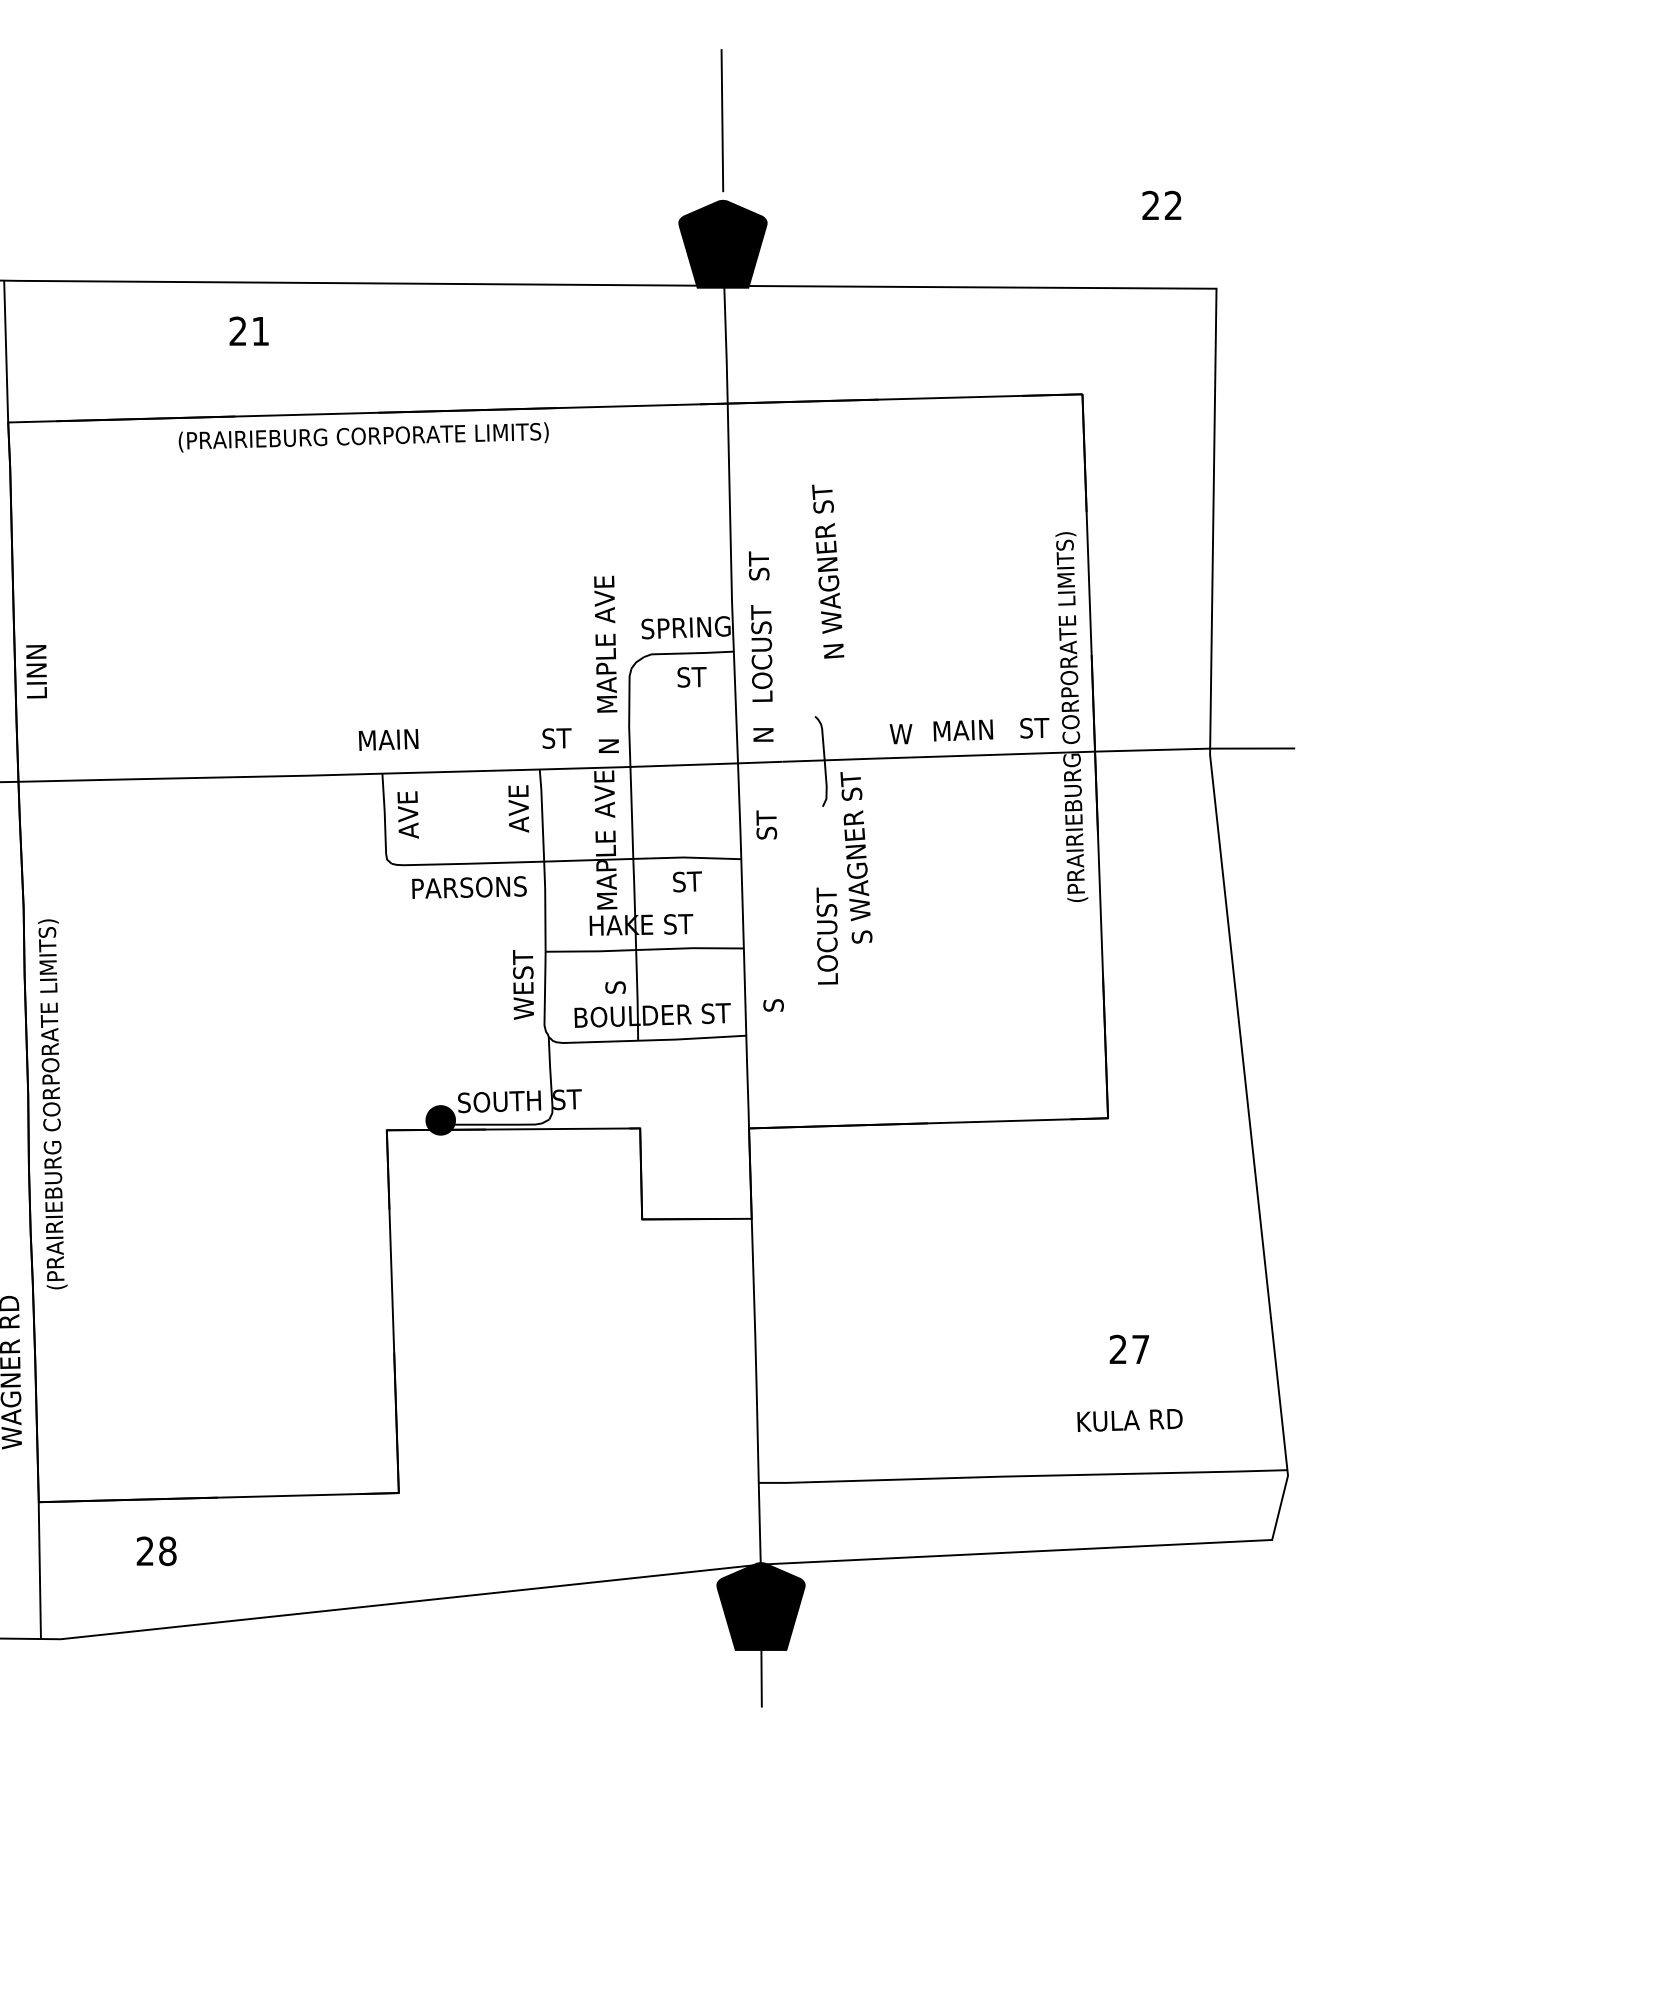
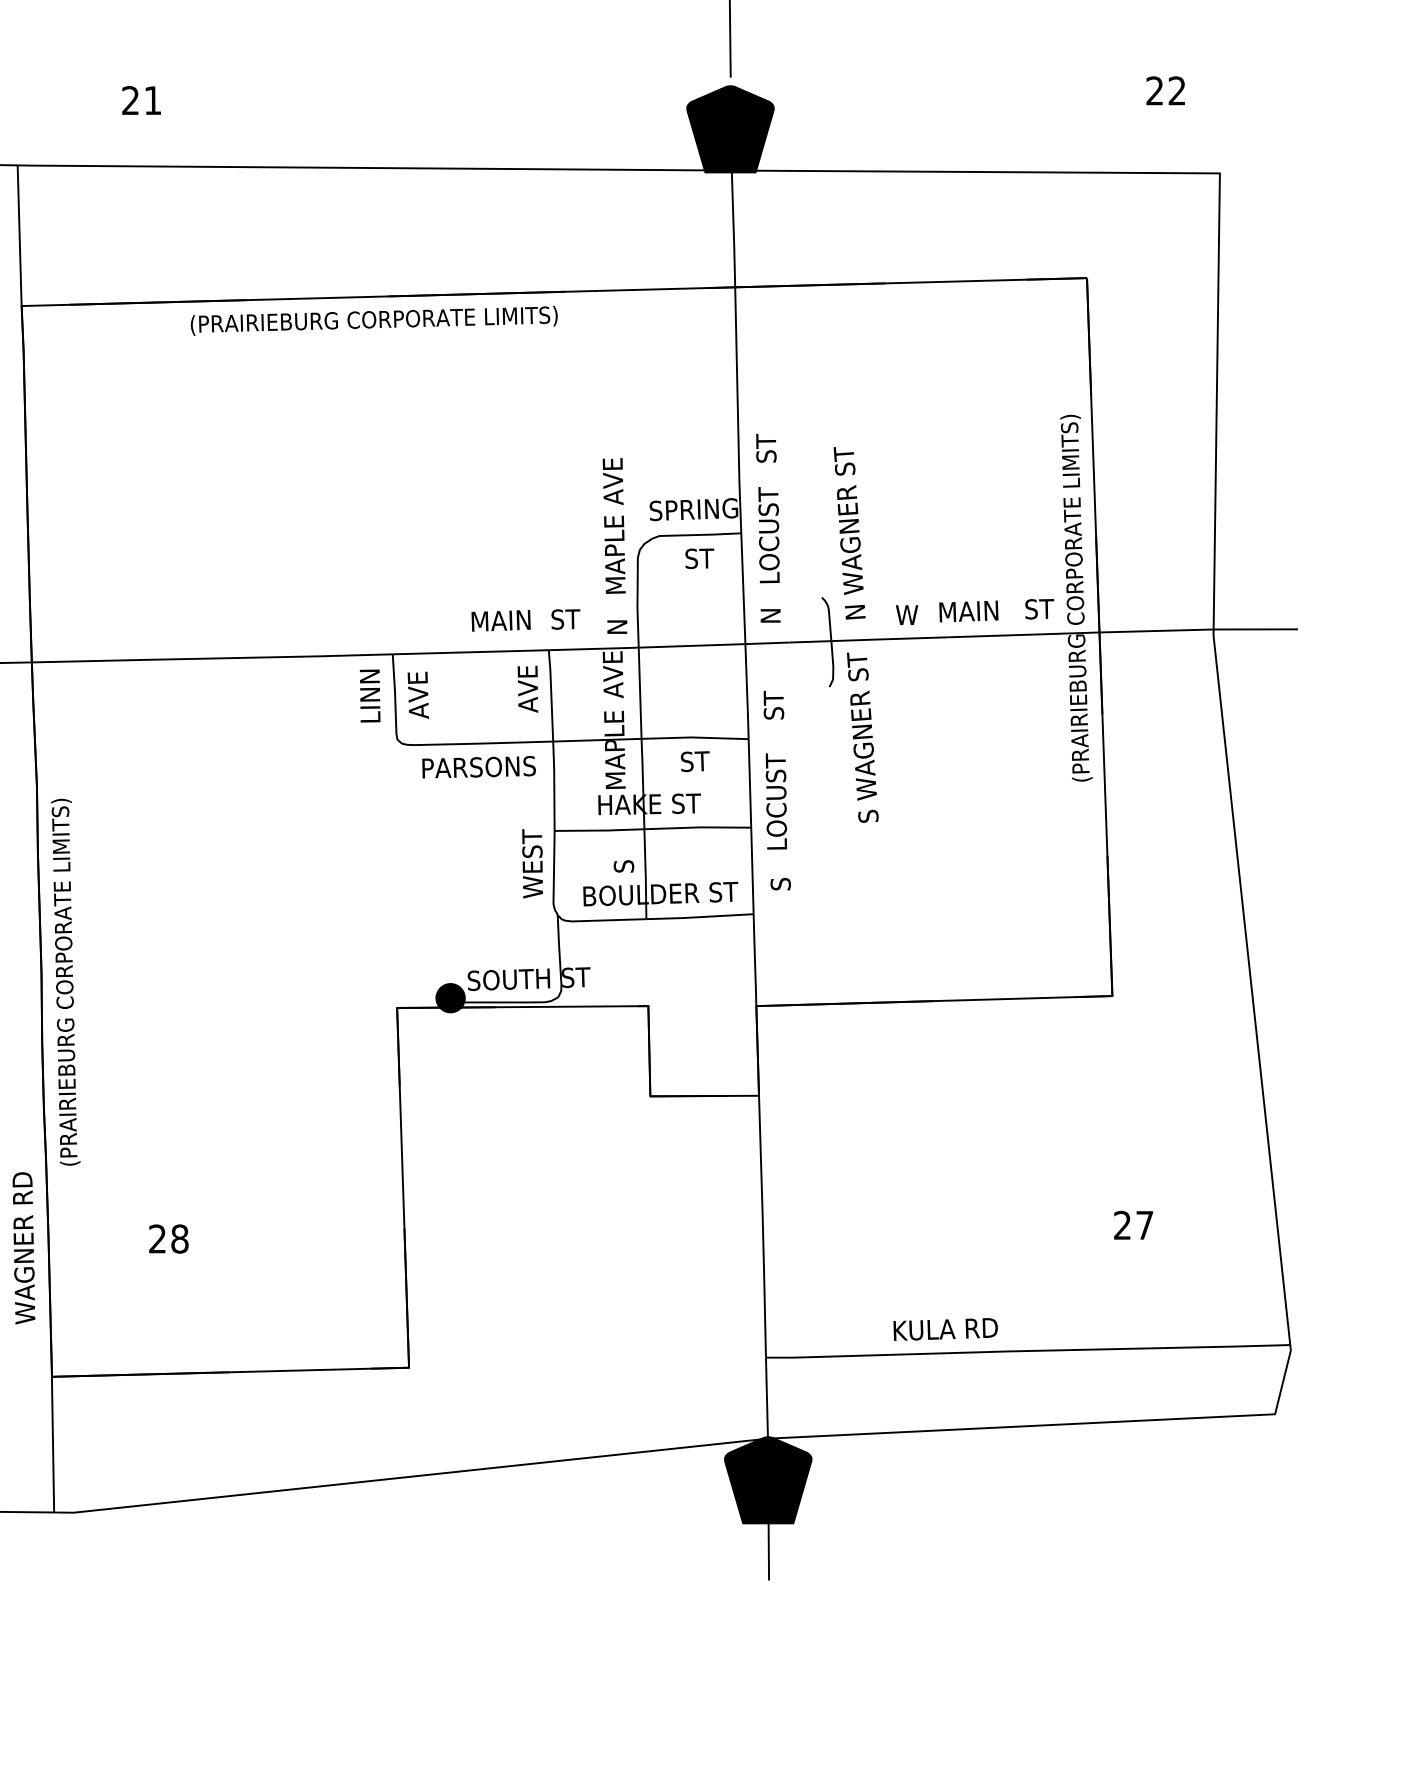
text: (248, 330) -> (140, 99), moved
text: (828, 571) -> (850, 533), moved
text: (36, 671) -> (370, 695), moved
text: (388, 739) -> (500, 620), moved
text: (826, 935) -> (775, 800), moved
text: (1129, 1420) -> (945, 1329), moved
text: (156, 1551) -> (168, 1239), moved

